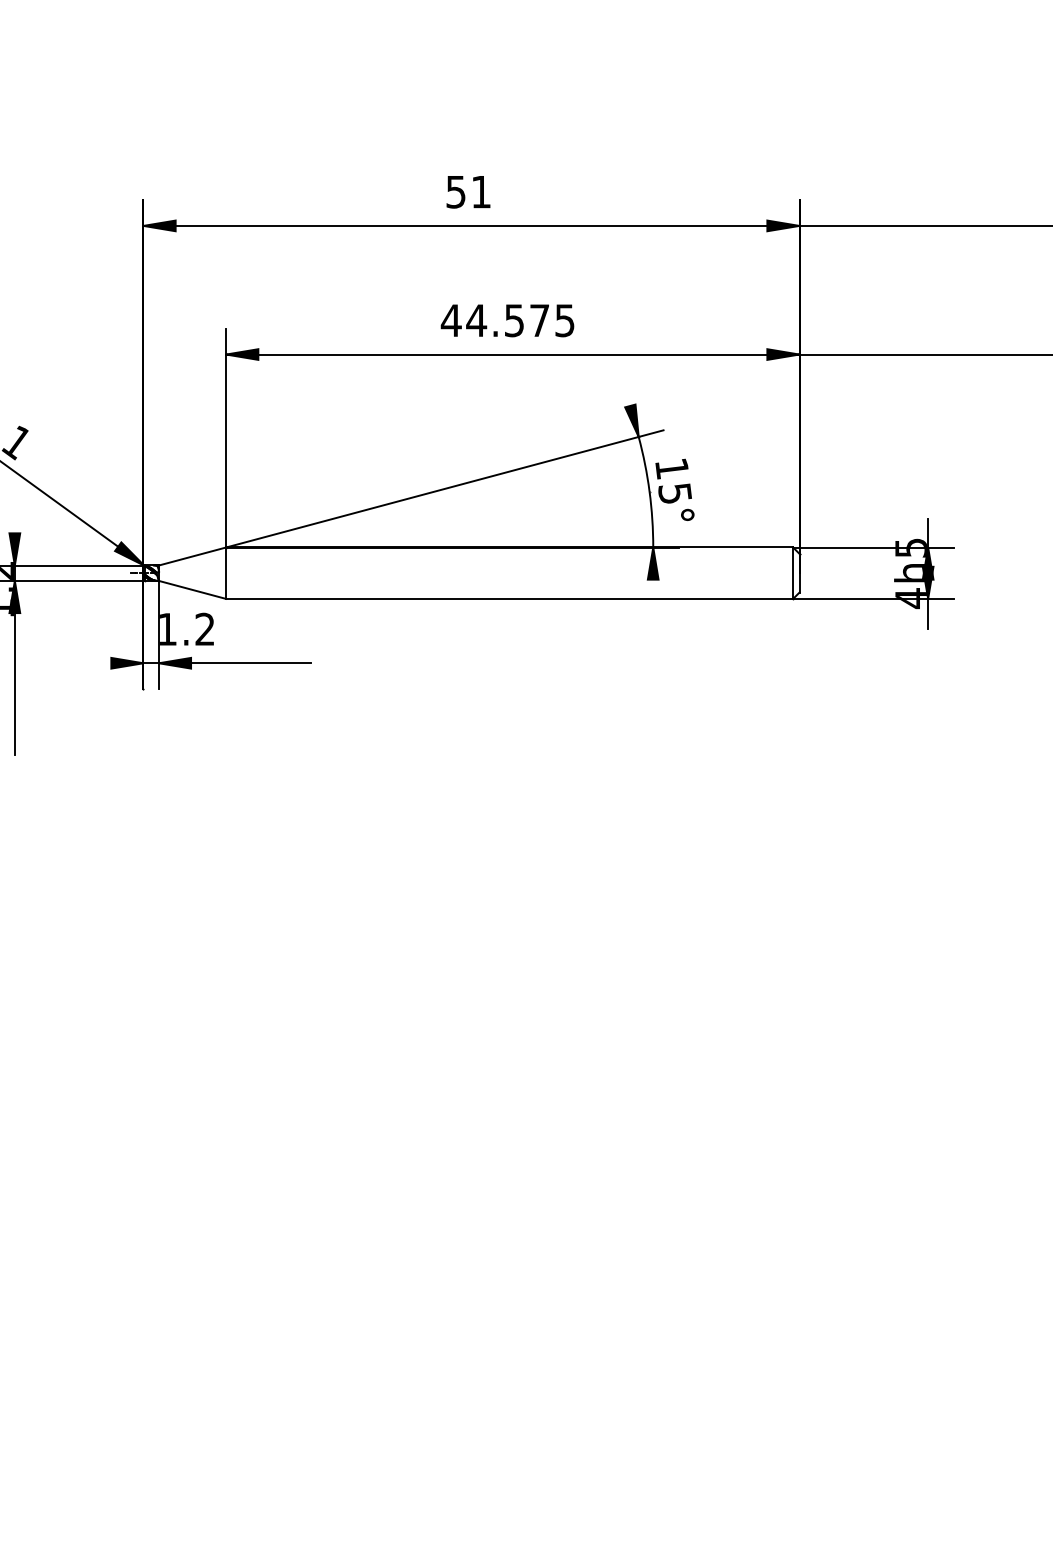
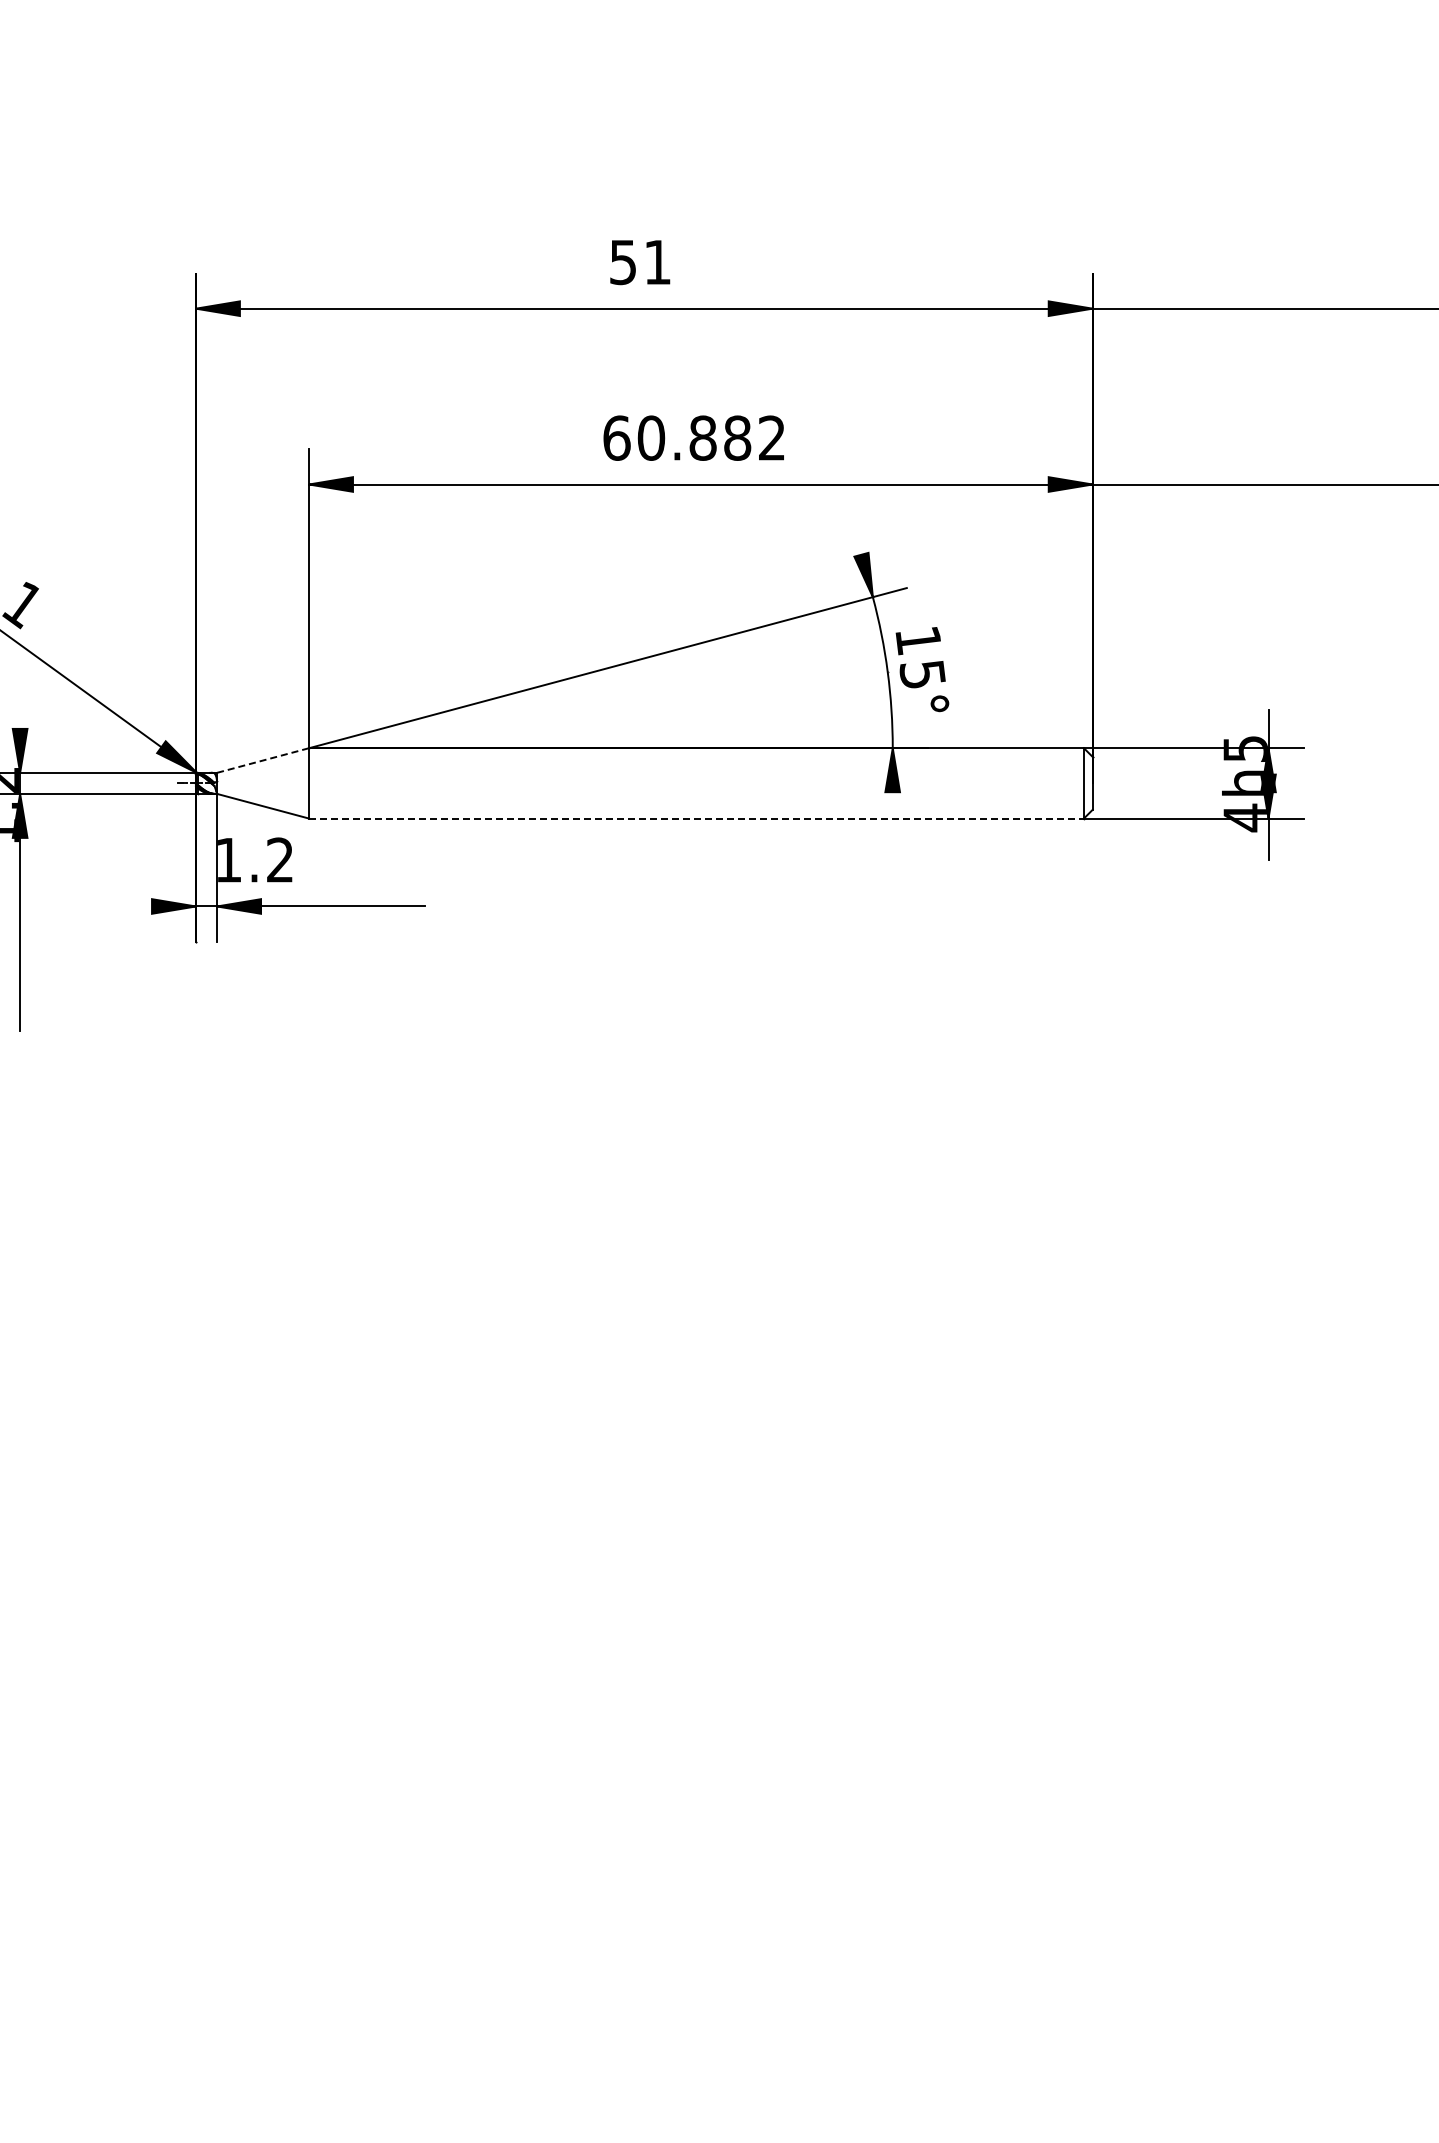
text: (507, 320) -> (693, 437), 44.575 -> 60.882
line: (192, 556) -> (263, 760), solid -> dashed
line: (509, 598) -> (696, 818), solid -> dashed

